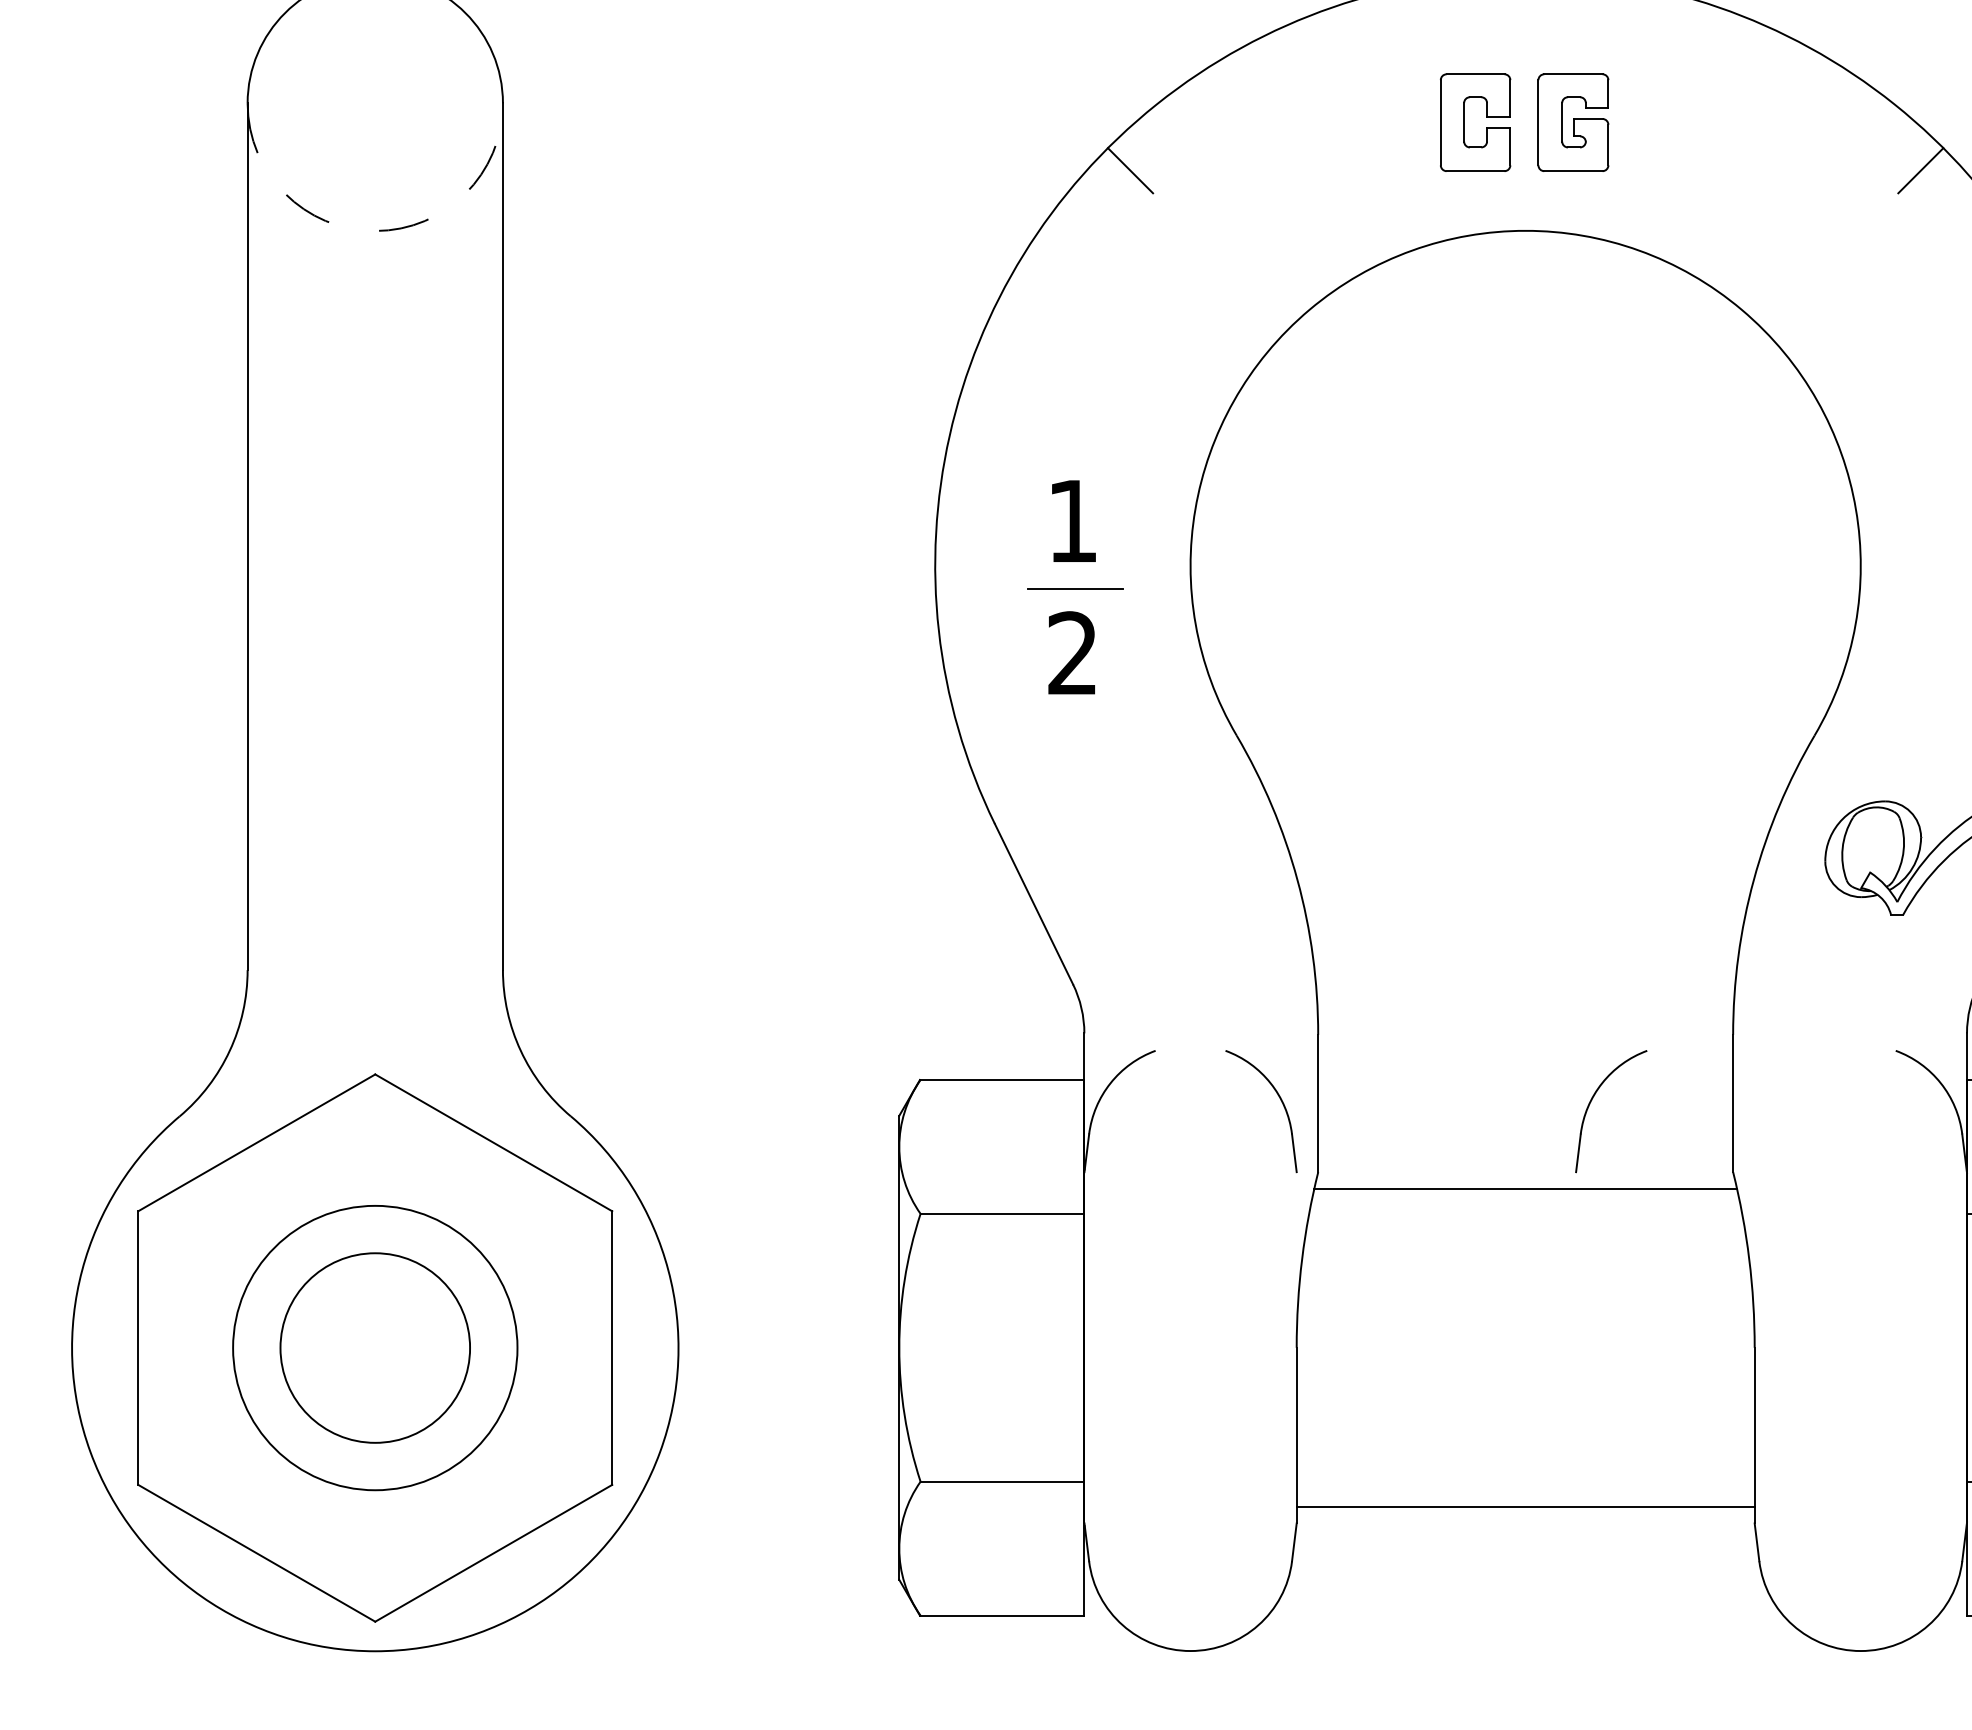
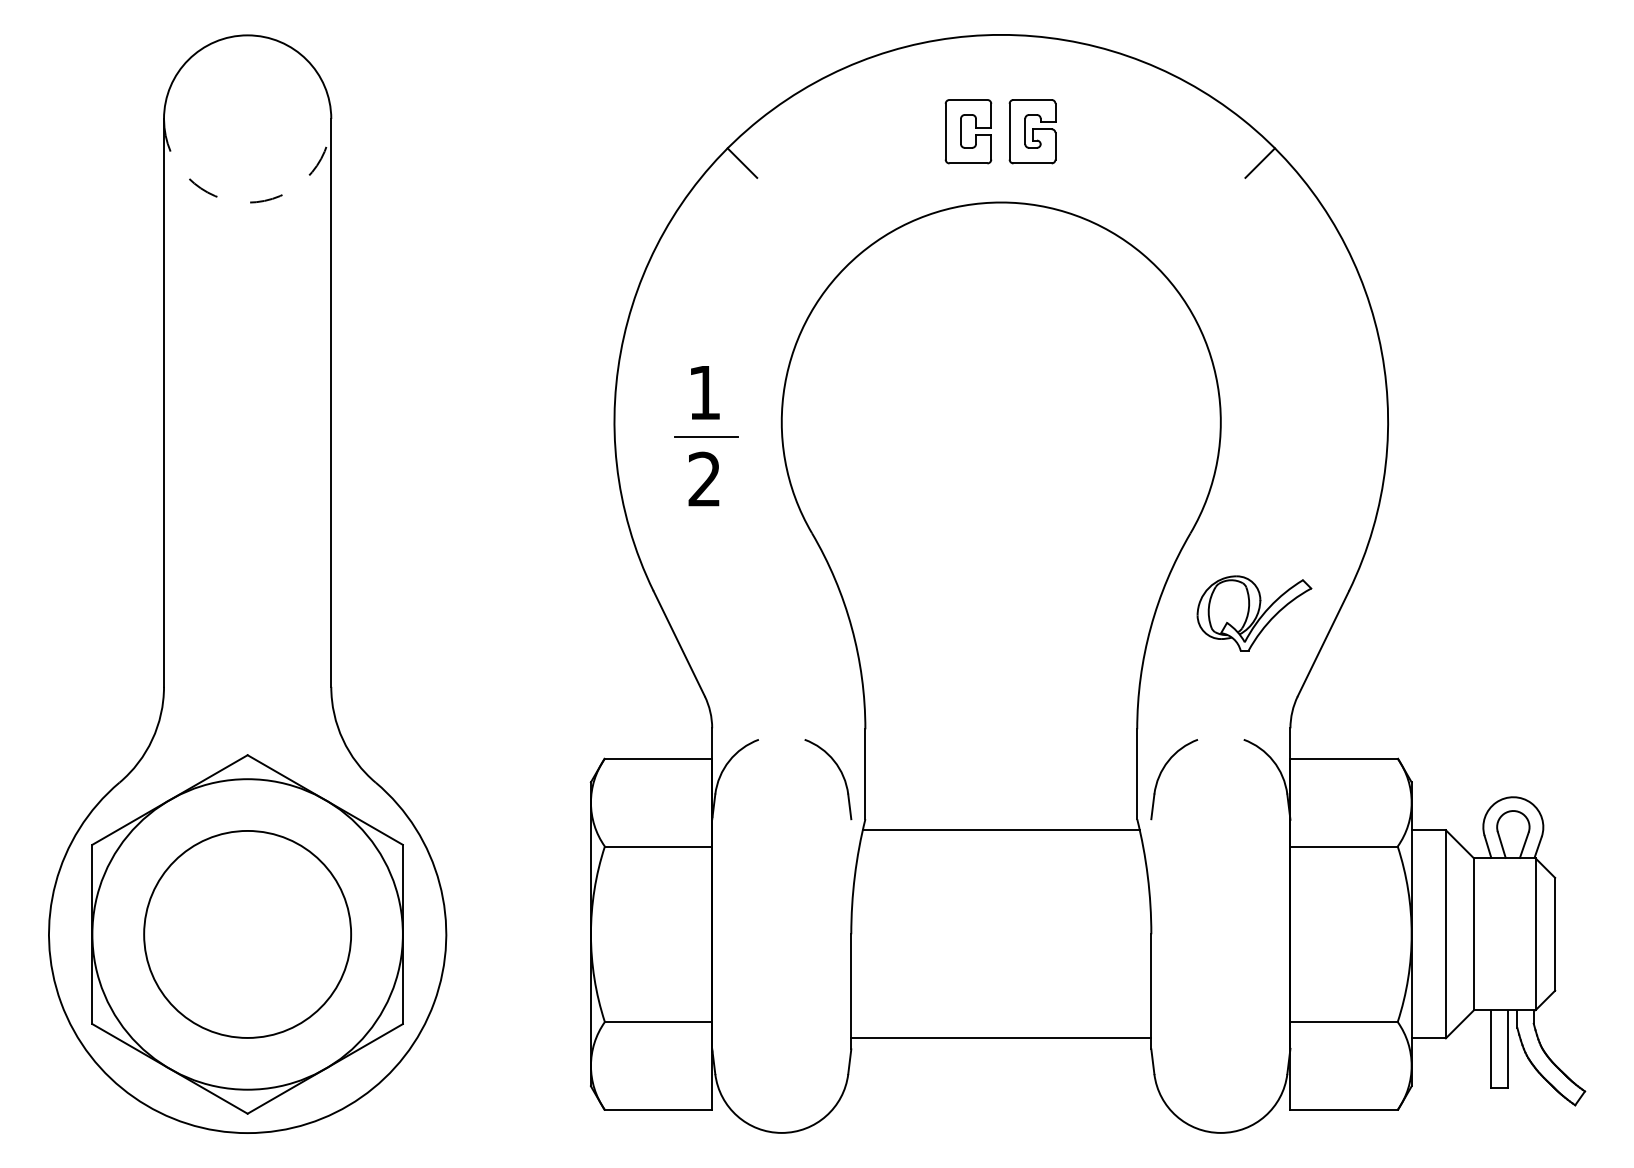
part: (1593, 1100) -> (1162, 772), moved
circle: (375, 1346) -> (247, 933), size x1.67
circle: (375, 1348) -> (247, 934), size x1.67

